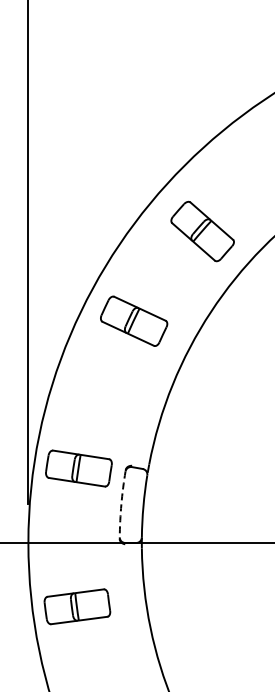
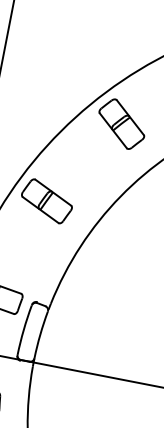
part: (202, 231) -> (121, 124), moved
part: (134, 320) -> (47, 200), moved
arc: (121, 504) -> (23, 330), dashed -> solid

